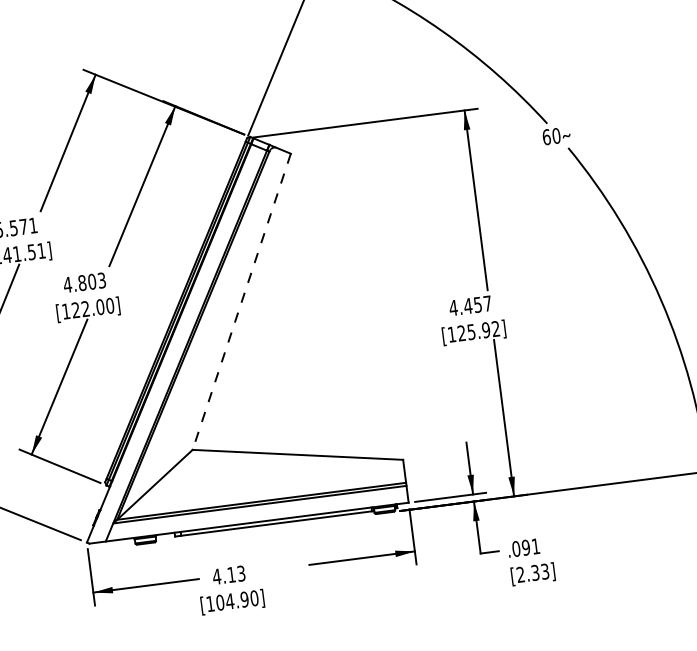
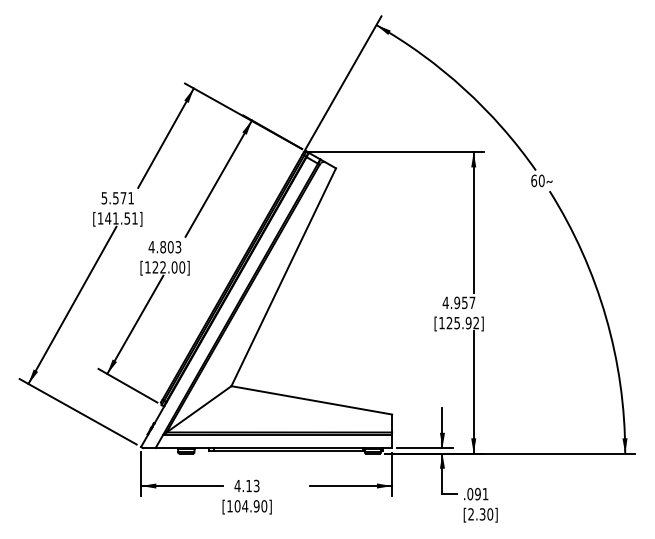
line: (241, 302) -> (283, 277), dashed -> solid
text: (468, 305) -> (457, 302), 4.457 -> 4.957
text: (545, 571) -> (490, 514), [2.33] -> [2.30]

